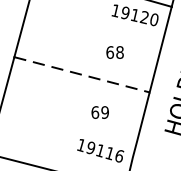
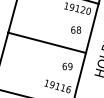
text: (115, 51) -> (76, 29), moved
line: (82, 74) -> (47, 42), dashed -> solid
text: (100, 112) -> (67, 66), moved

